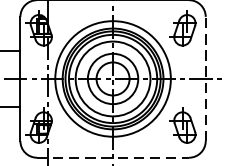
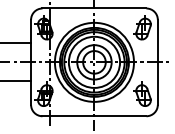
line: (205, 77) -> (157, 61), dashed -> solid
line: (113, 158) -> (94, 116), dashed -> solid

